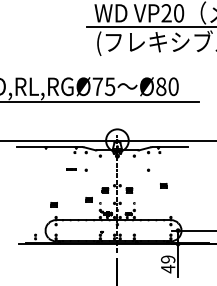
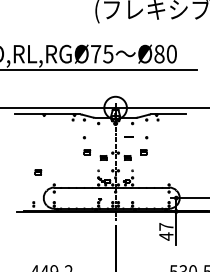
part: (71, 169) -> (128, 136), moved
part: (163, 185) -> (143, 151), moved
part: (88, 199) -> (86, 151), moved
part: (53, 204) -> (37, 171), moved
text: (168, 259) -> (166, 226), 49 -> 47

